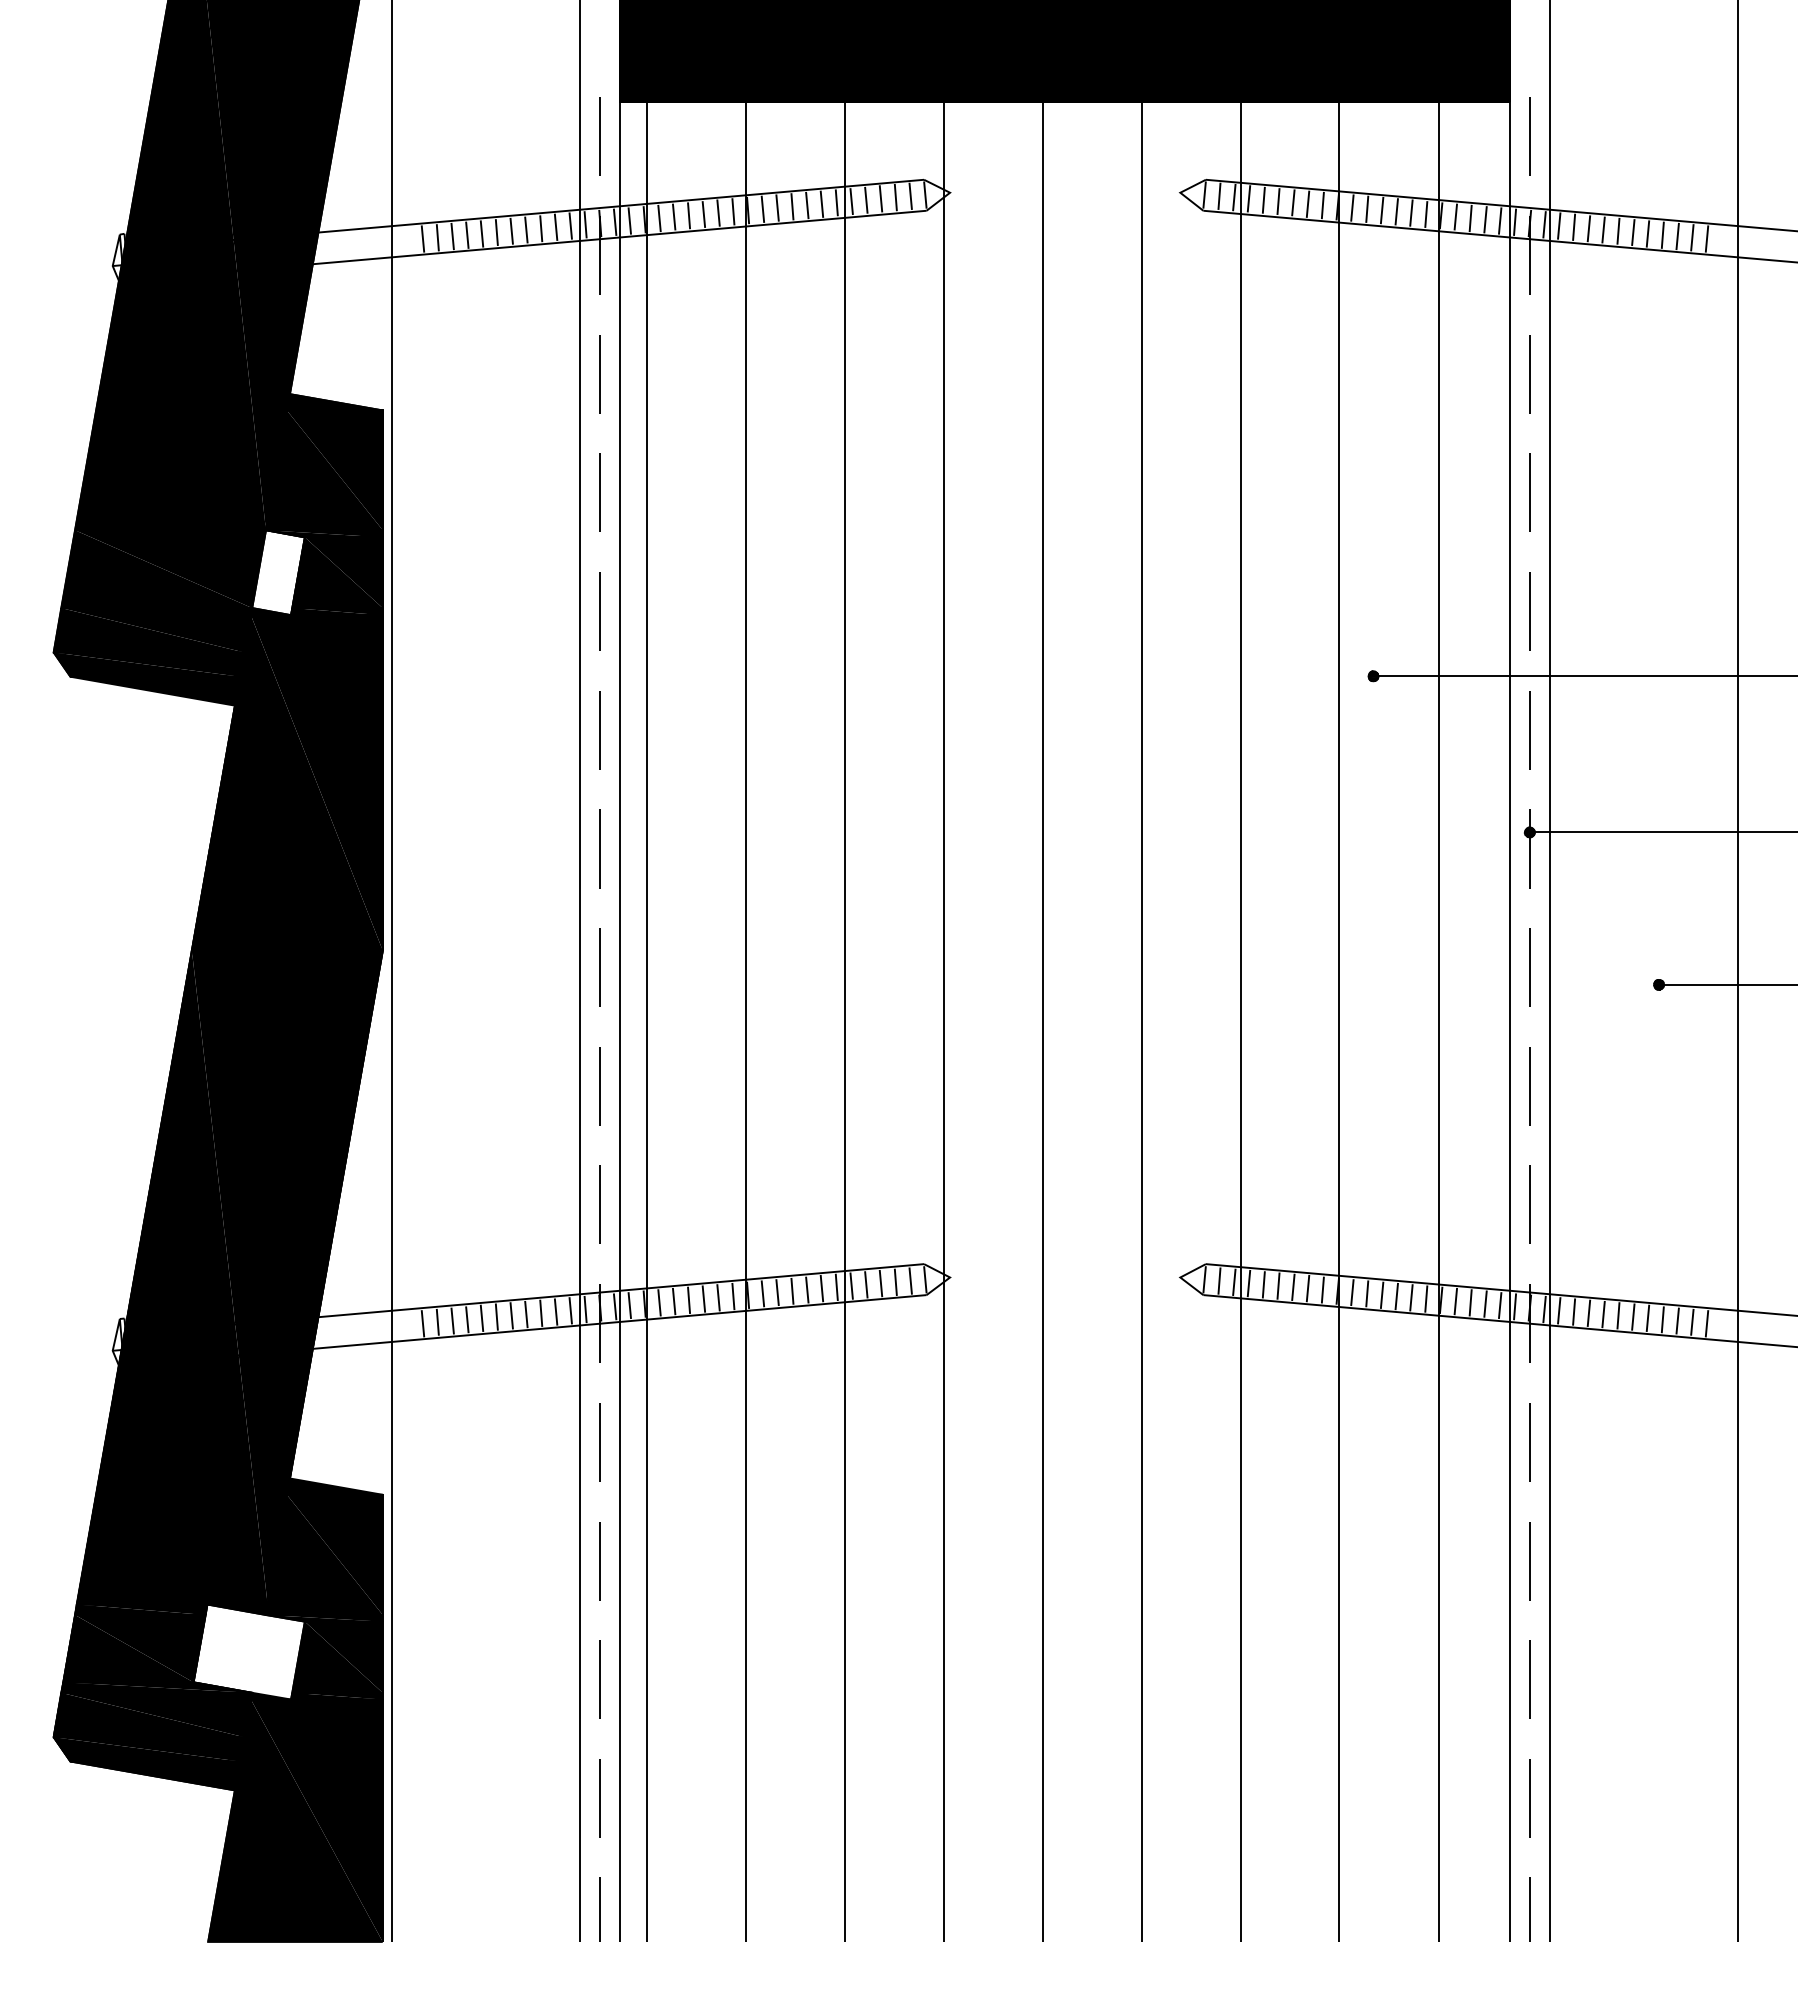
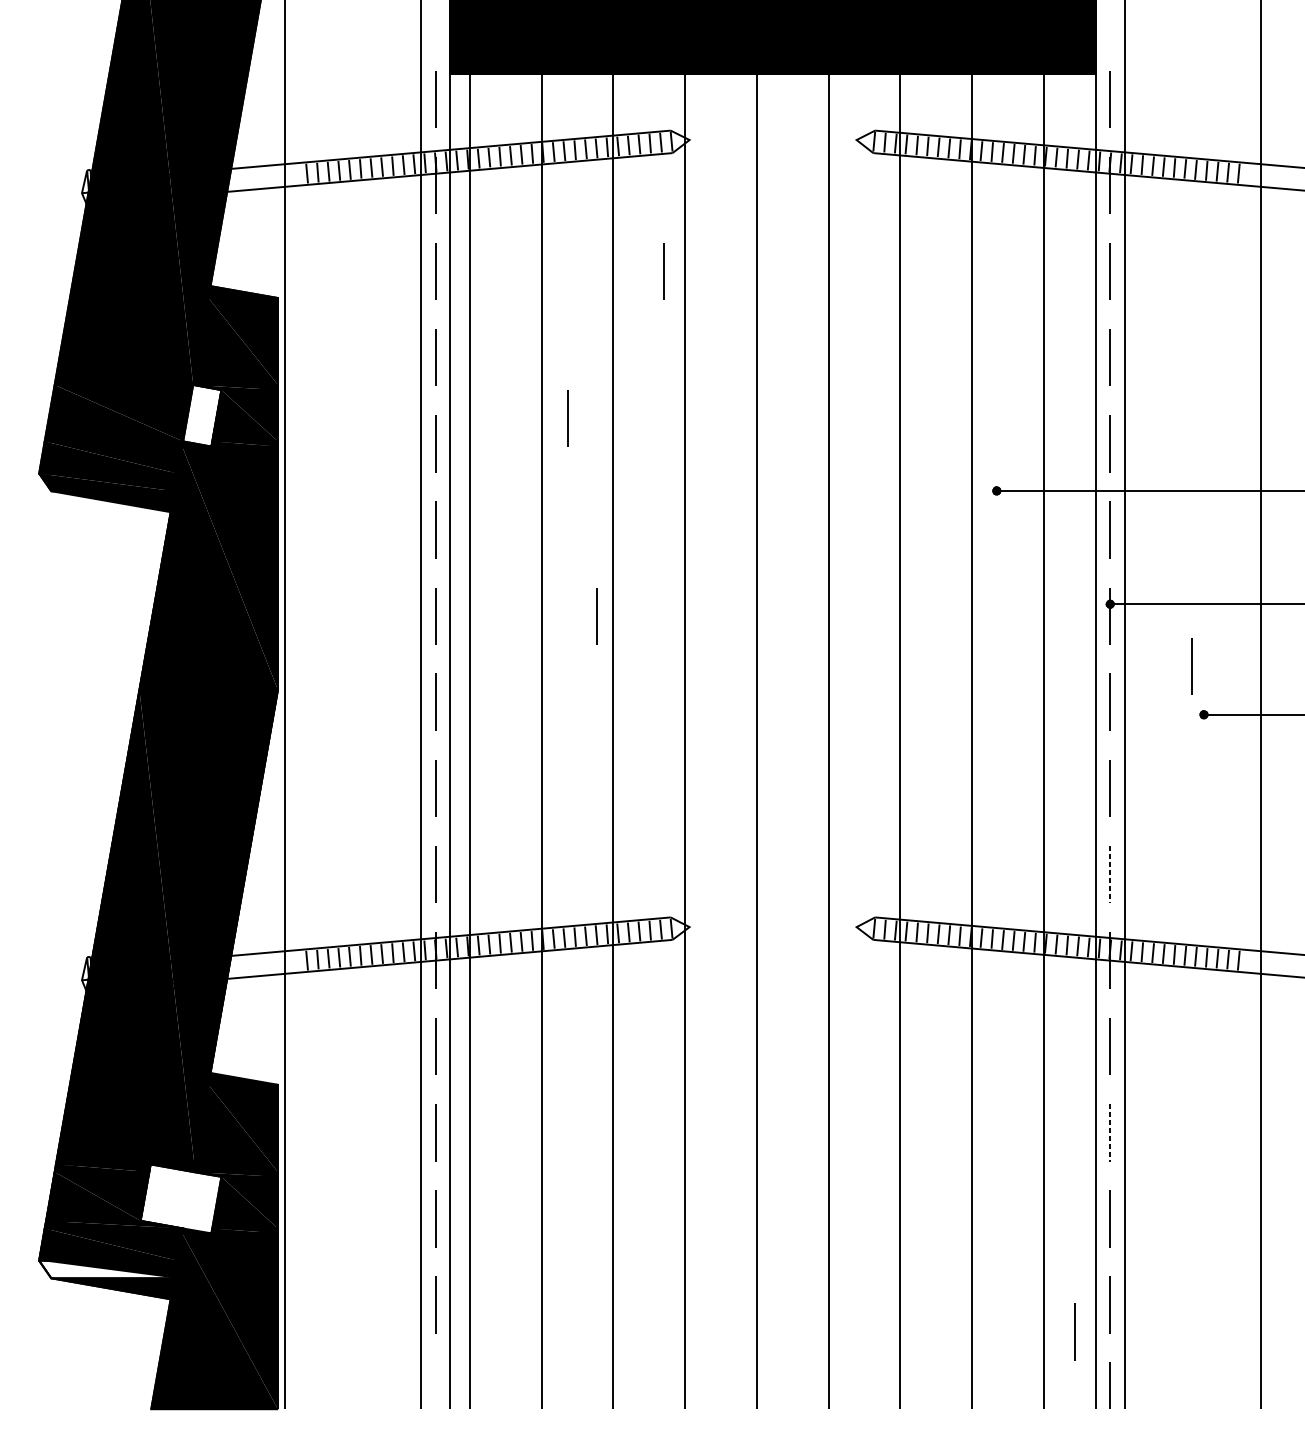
line: (914, 374) -> (663, 271), added
line: (781, 576) -> (567, 418), added
line: (822, 848) -> (596, 615), added
line: (1641, 918) -> (1191, 666), added
line: (1529, 1204) -> (1109, 874), solid -> dashed
line: (1529, 1561) -> (1109, 1133), solid -> dashed
fill: (146, 1749) -> (106, 1269), removed
line: (1480, 1835) -> (1074, 1332), added
line: (599, 1909) -> (435, 1385), removed

